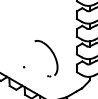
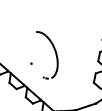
part: (52, 54) -> (54, 52), moved

